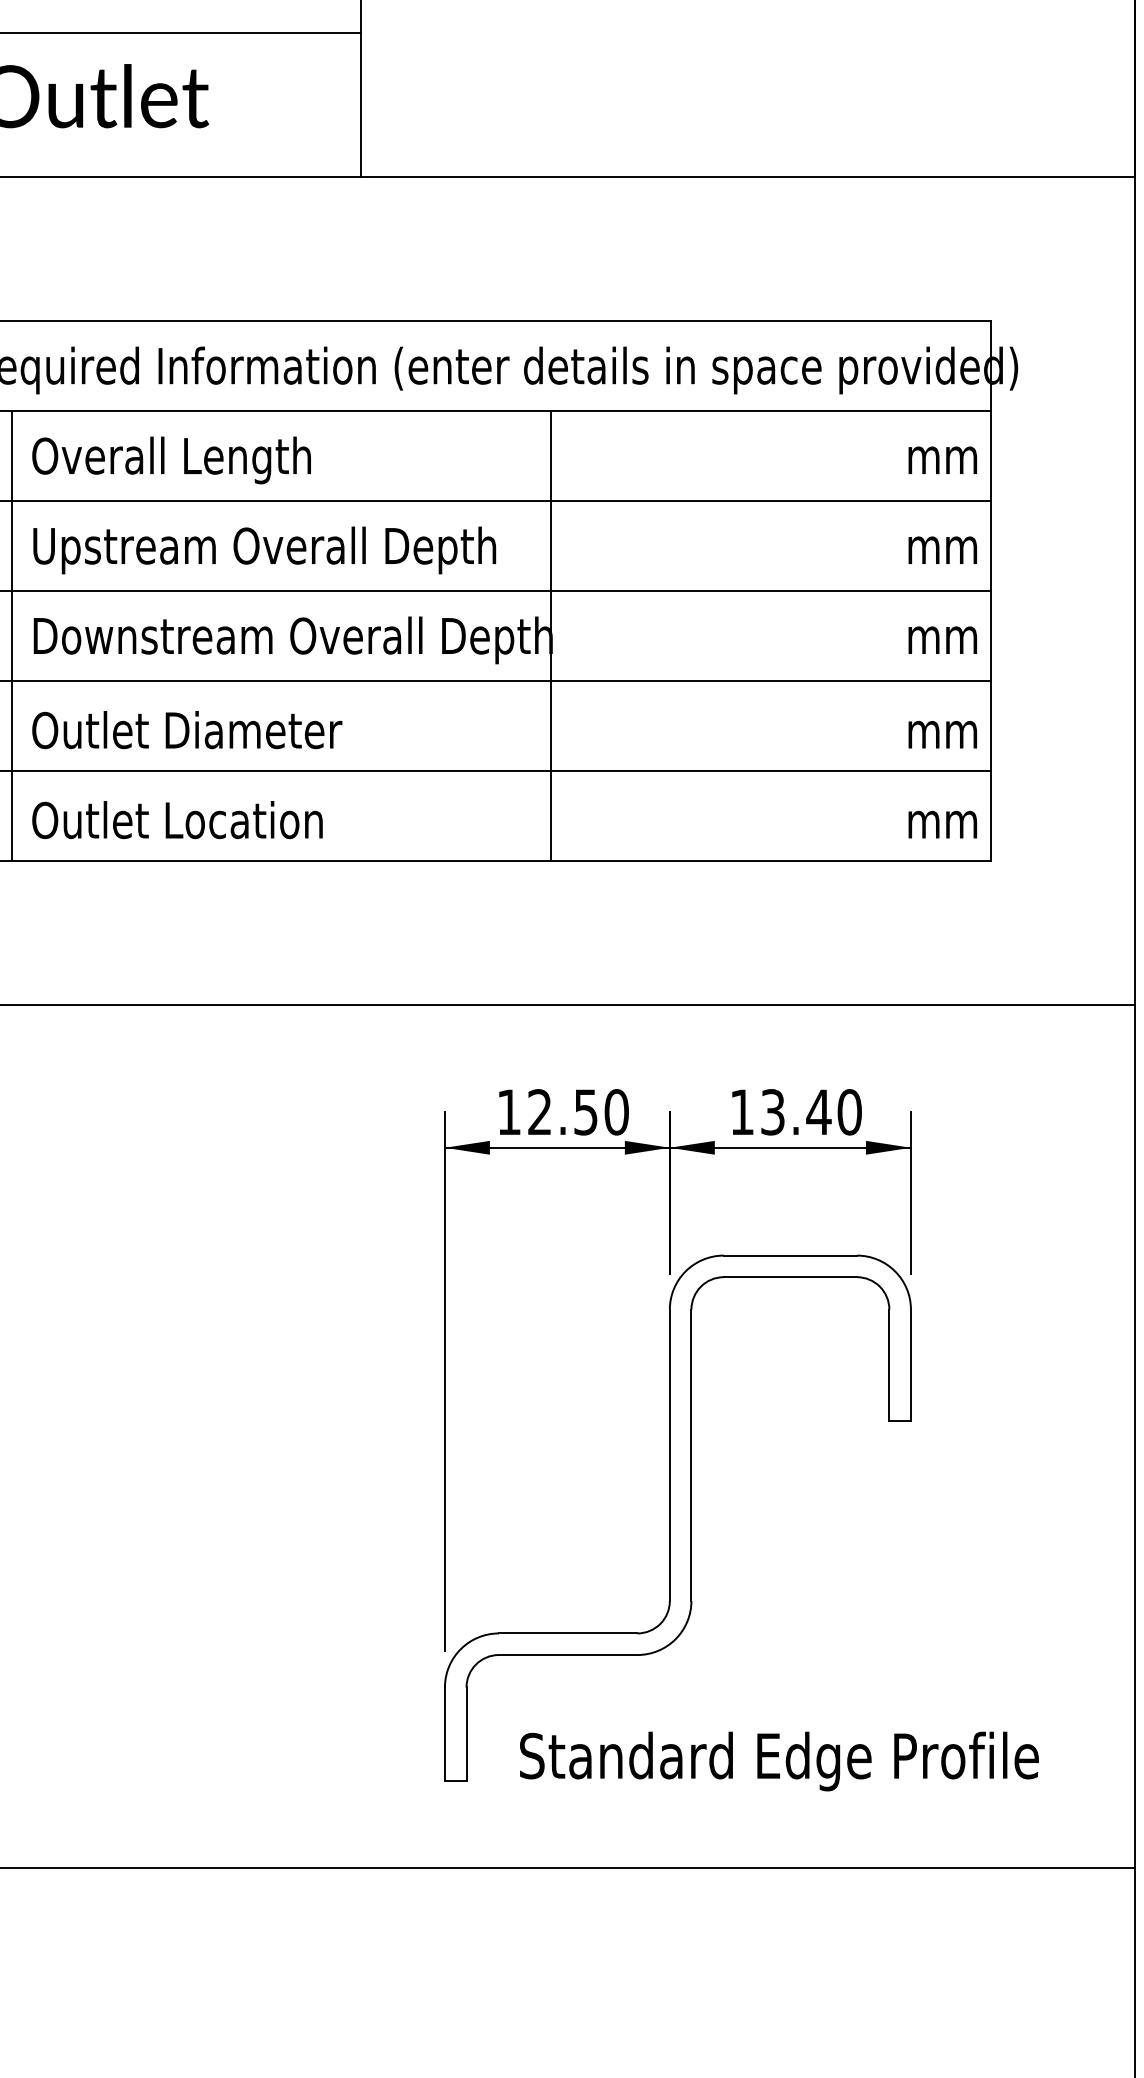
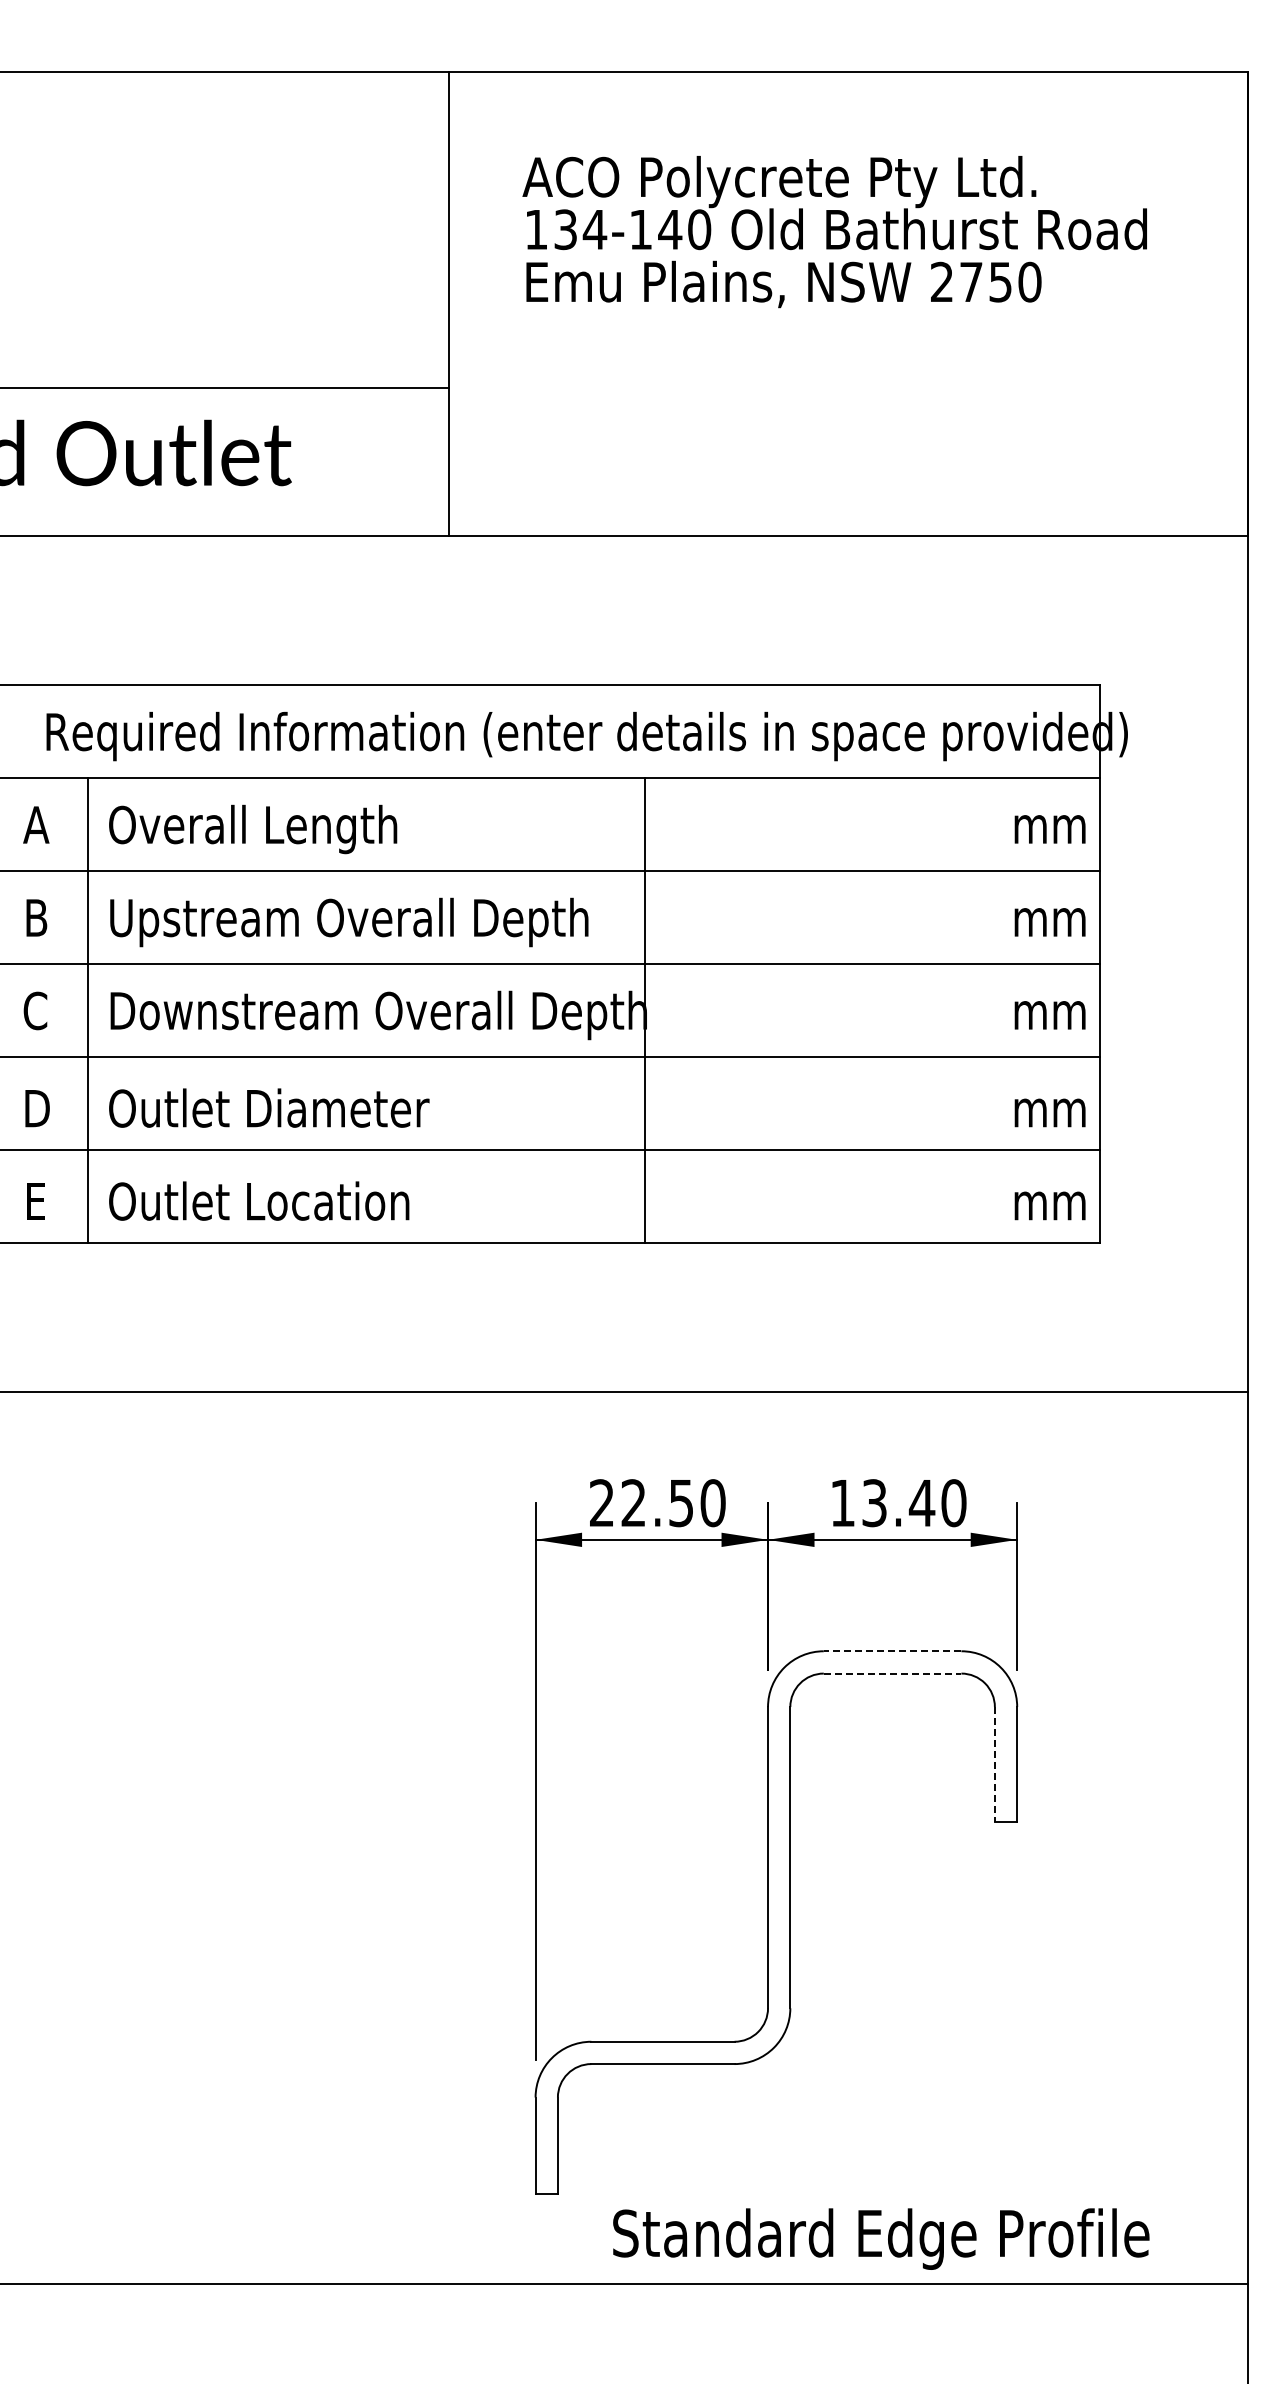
text: (508, 1111) -> (601, 1502), 12.50 -> 22.50
line: (790, 1255) -> (892, 1651), solid -> dashed
line: (790, 1277) -> (892, 1673), solid -> dashed
line: (888, 1365) -> (994, 1764), solid -> dashed
text: (779, 1760) -> (881, 2238), moved

